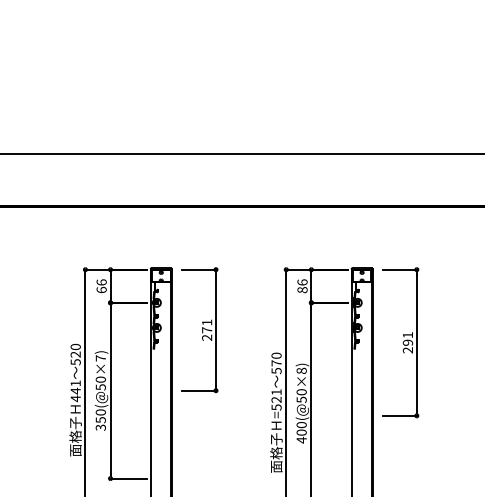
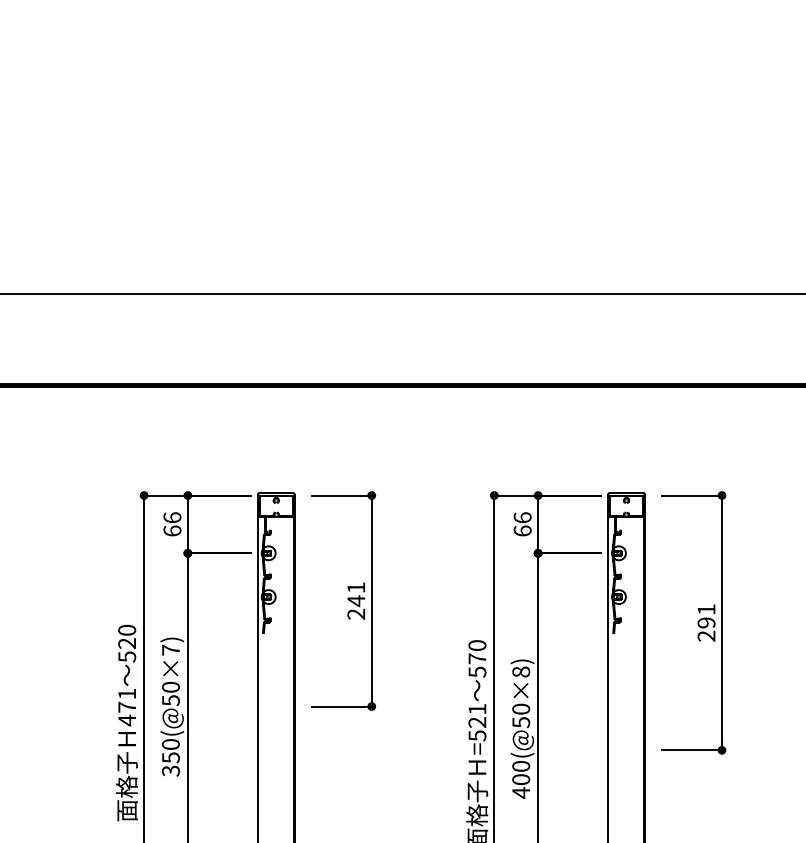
text: (302, 290) -> (522, 531), 86 -> 66
text: (207, 330) -> (356, 601), 271 -> 241
text: (75, 390) -> (126, 706), 441 -> 471

